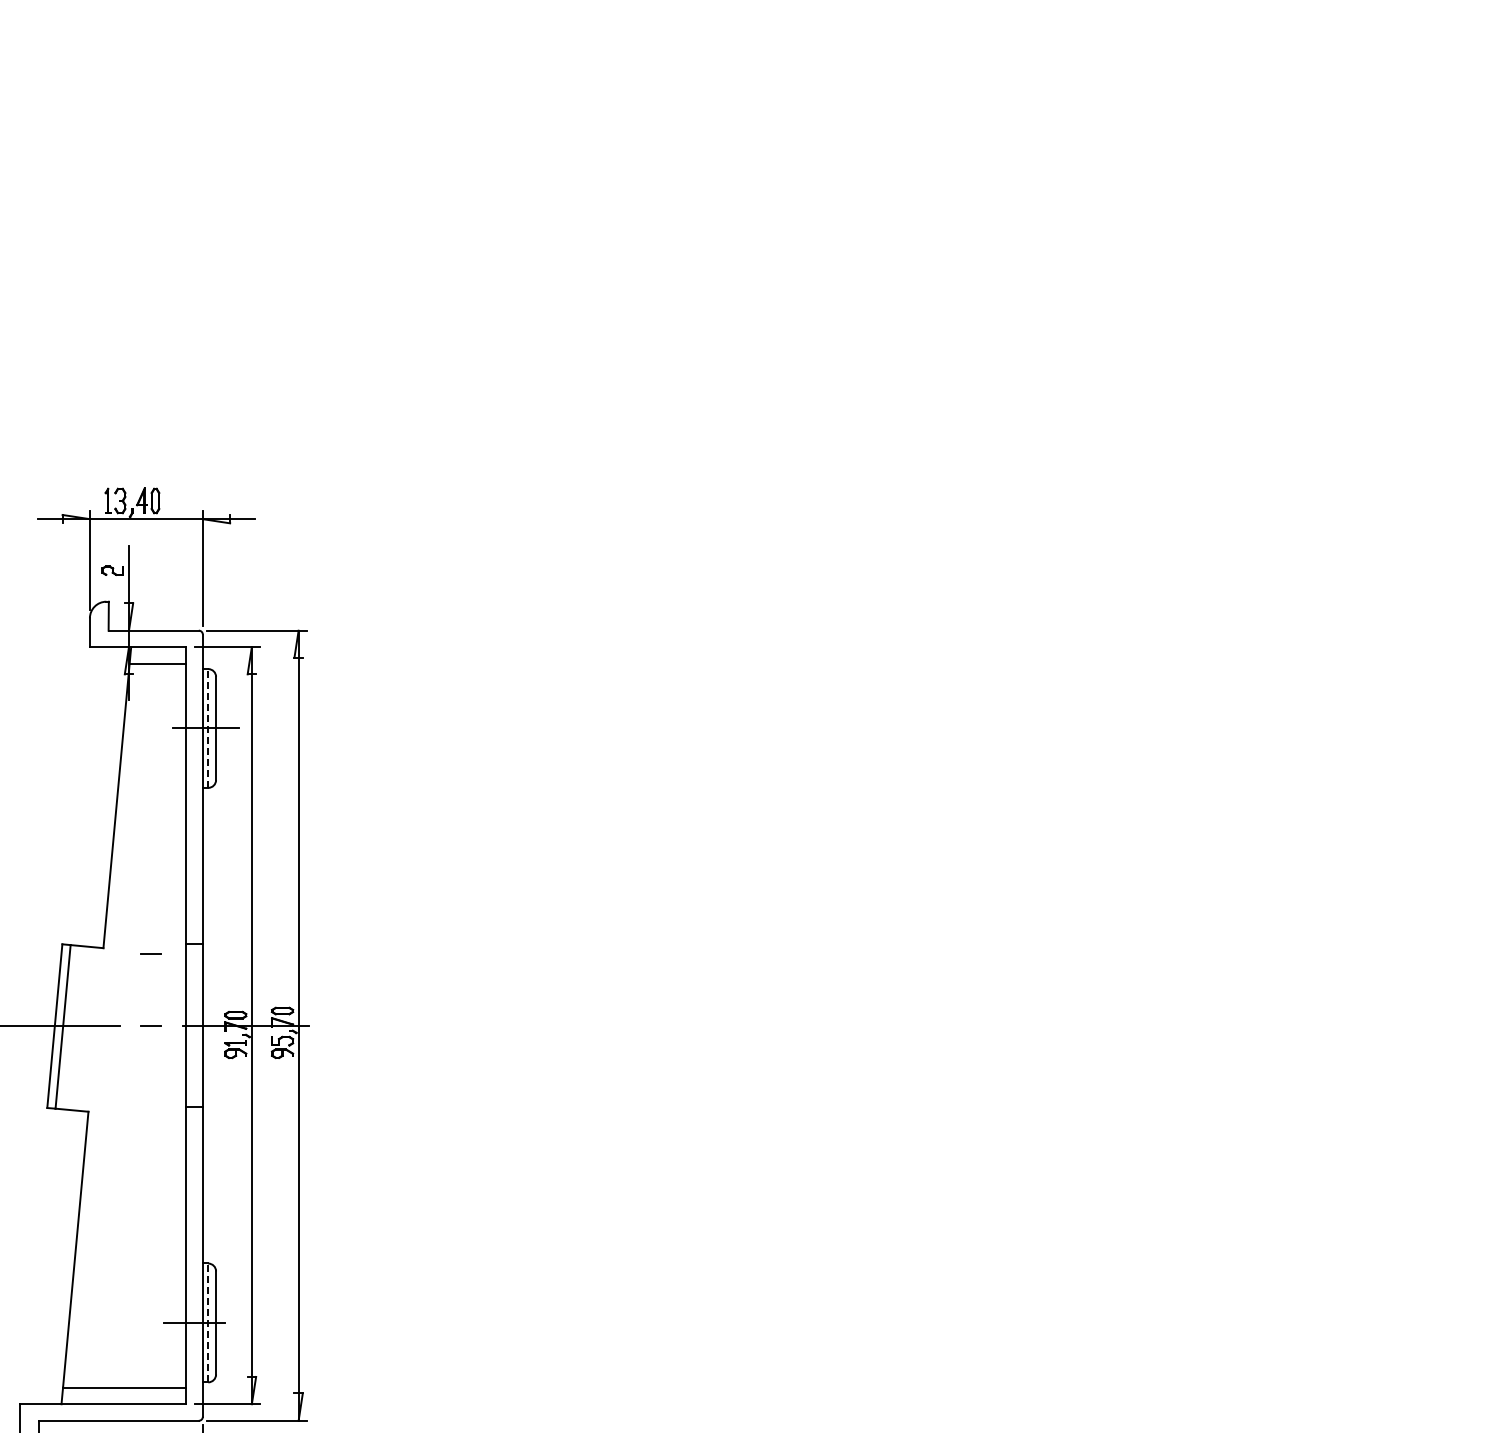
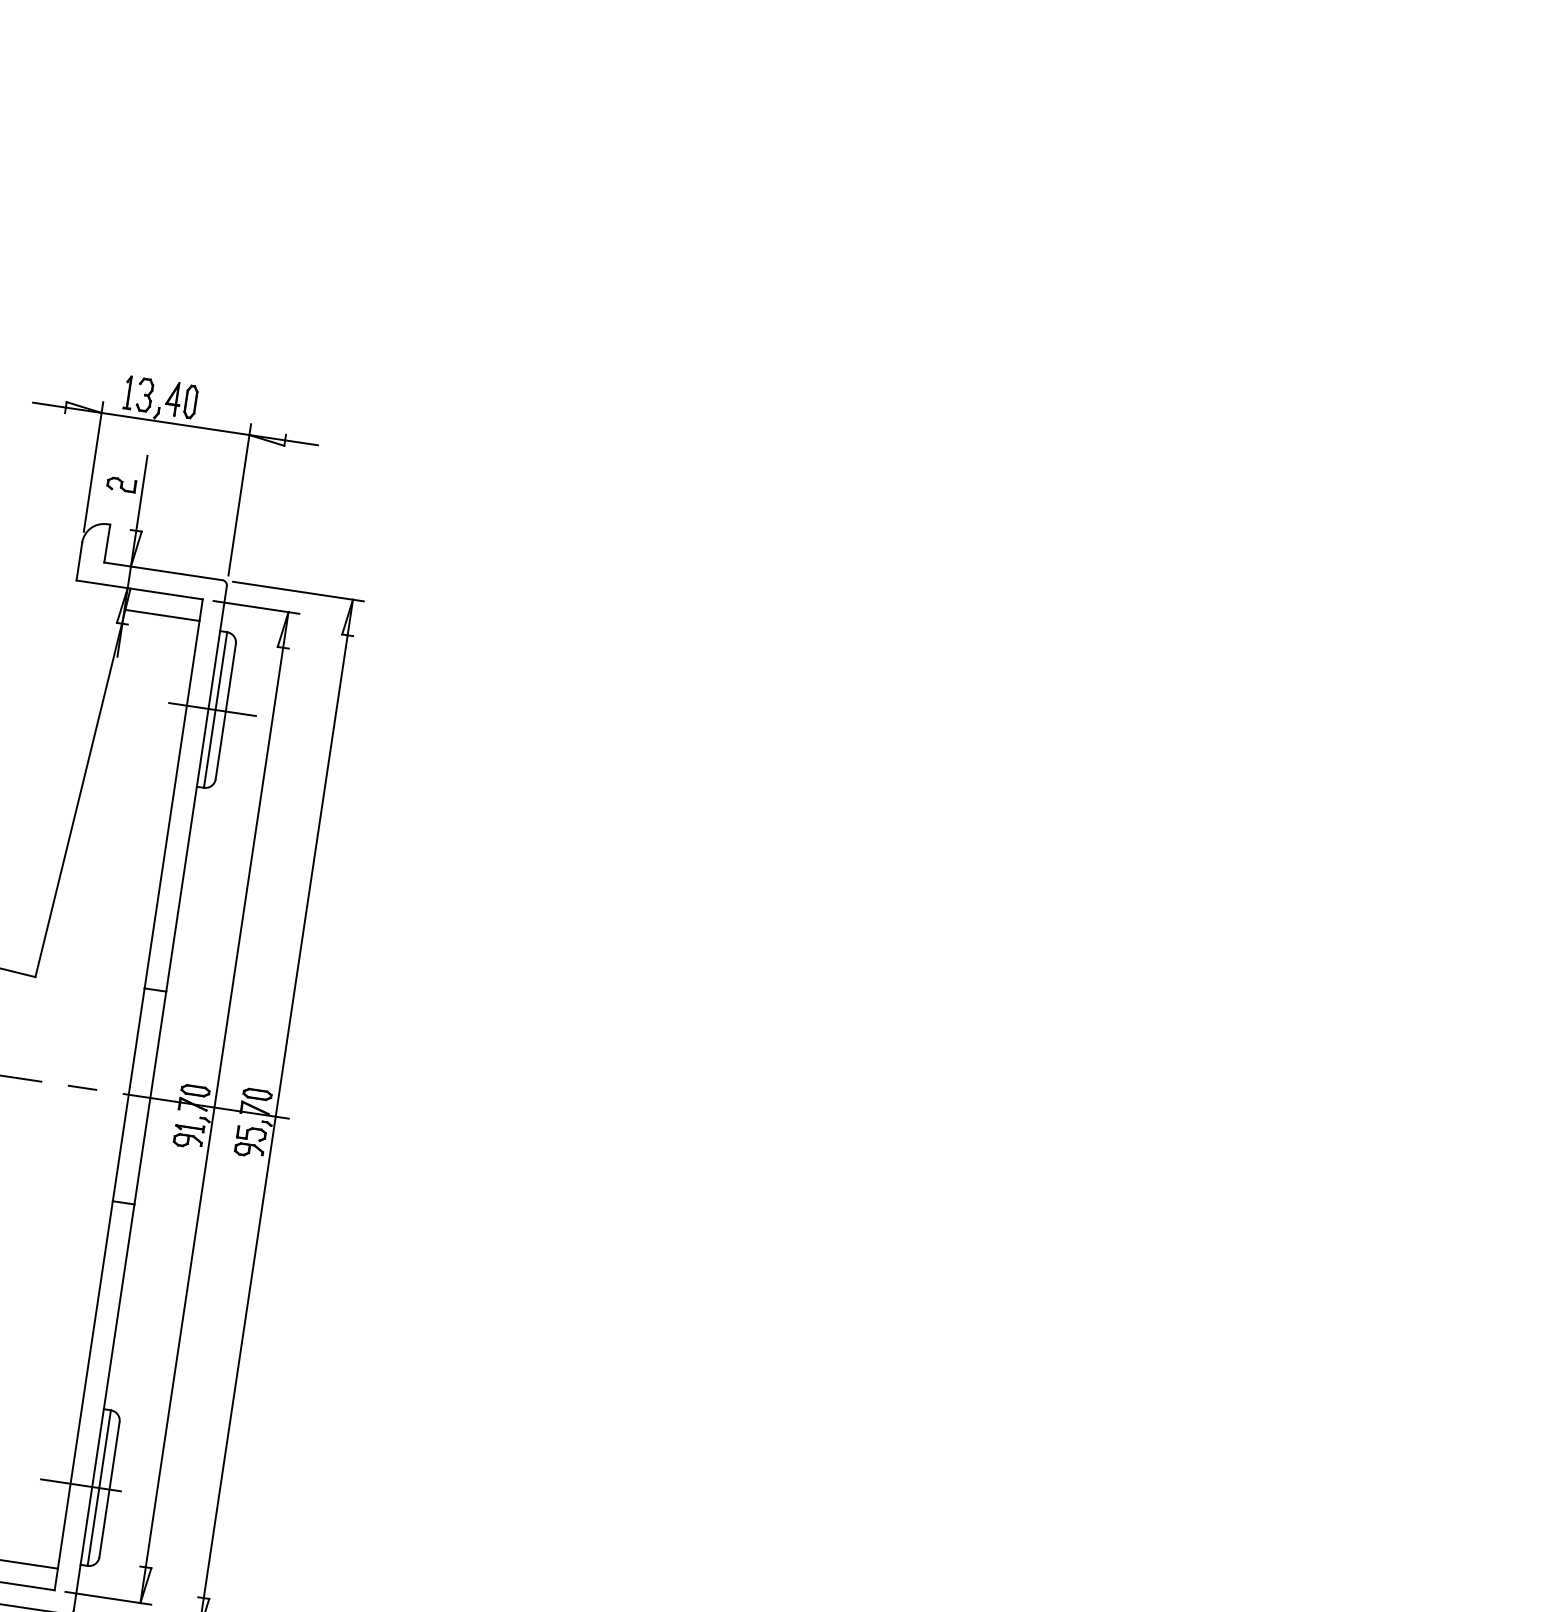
line: (208, 727) -> (216, 708), dashed -> solid
line: (150, 953) -> (95, 993), removed
line: (208, 1322) -> (99, 1487), dashed -> solid

